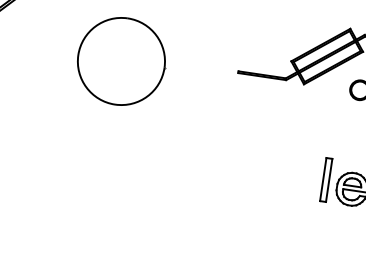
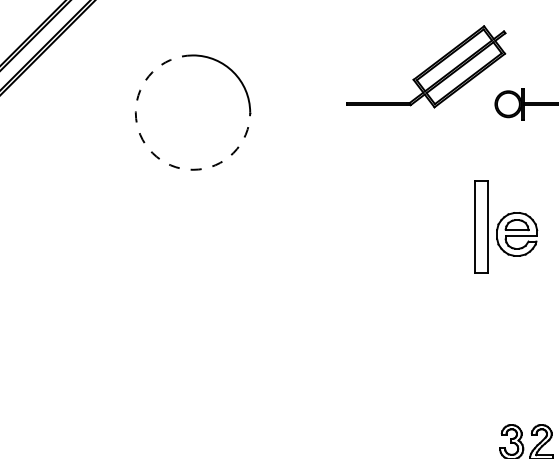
arc: (86, 87) -> (152, 153), solid -> dashed
part: (326, 180) -> (481, 227), size x1.6

